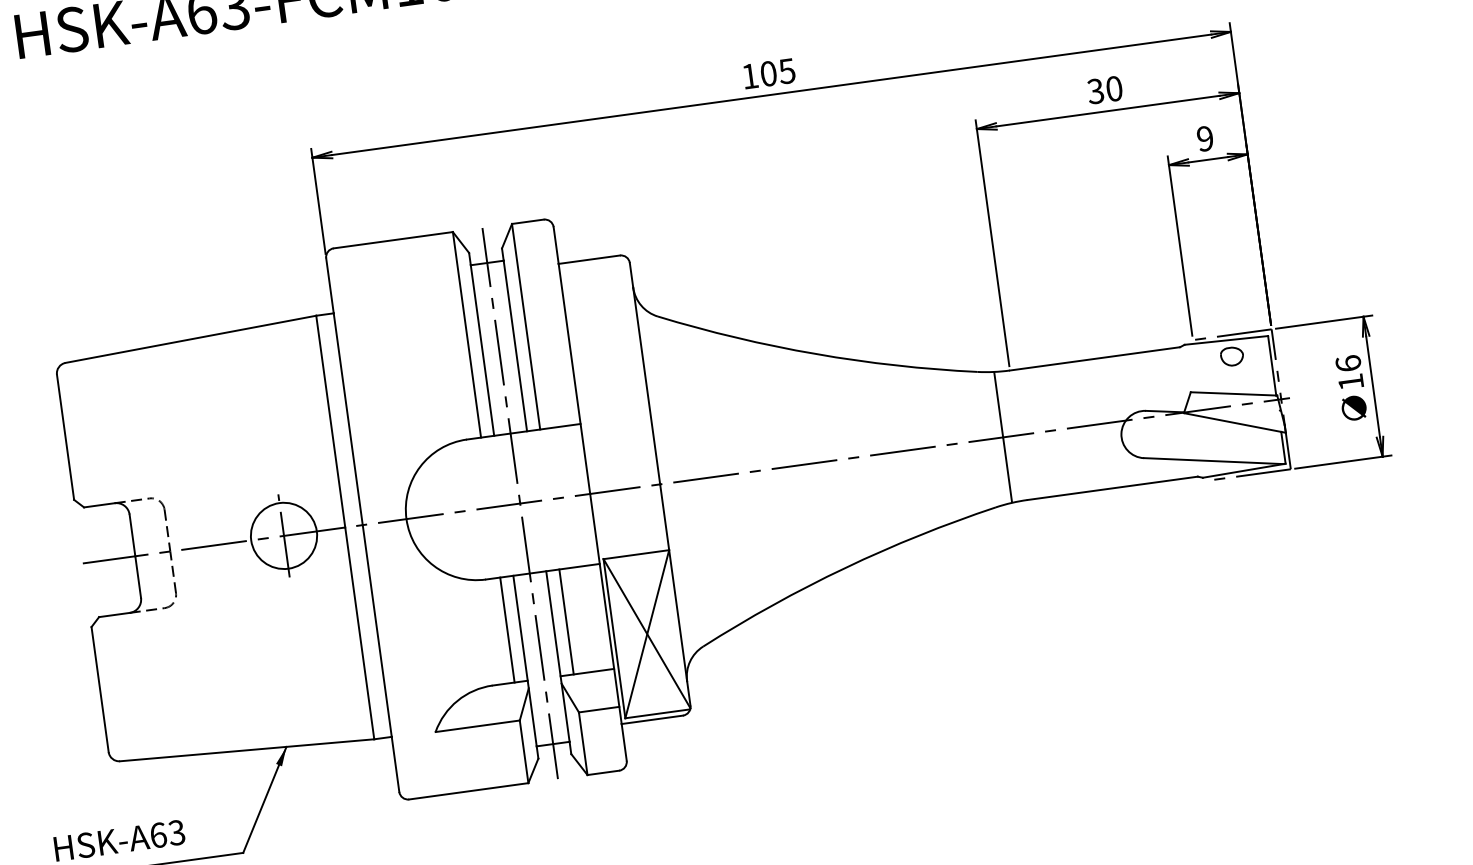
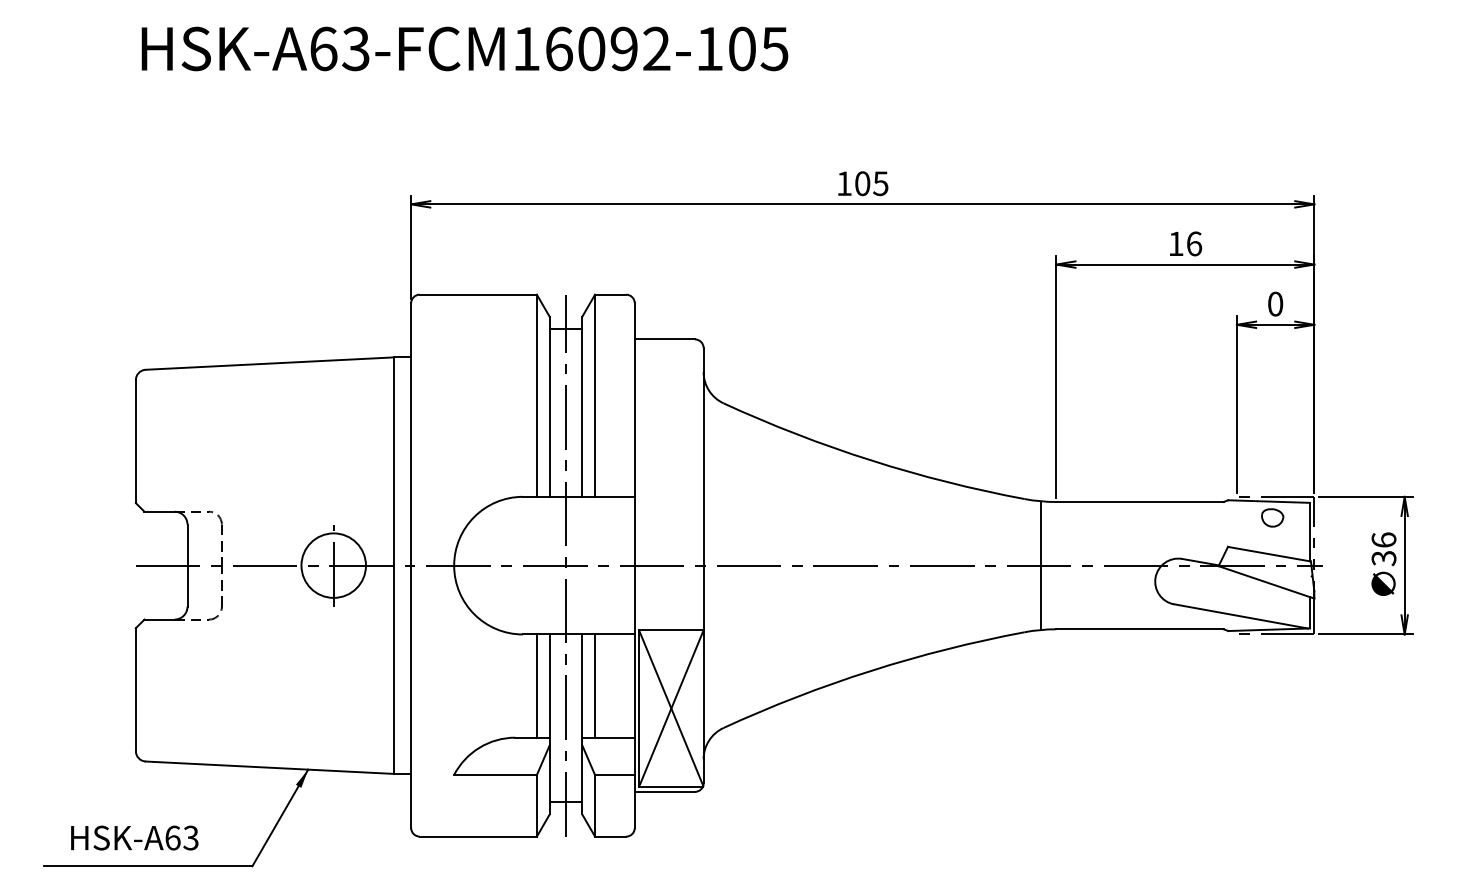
text: (1105, 89) -> (1185, 243), 30 -> 16
text: (1205, 138) -> (1275, 303), 9 -> 0
text: (1350, 382) -> (1383, 558), 16 -> 36

